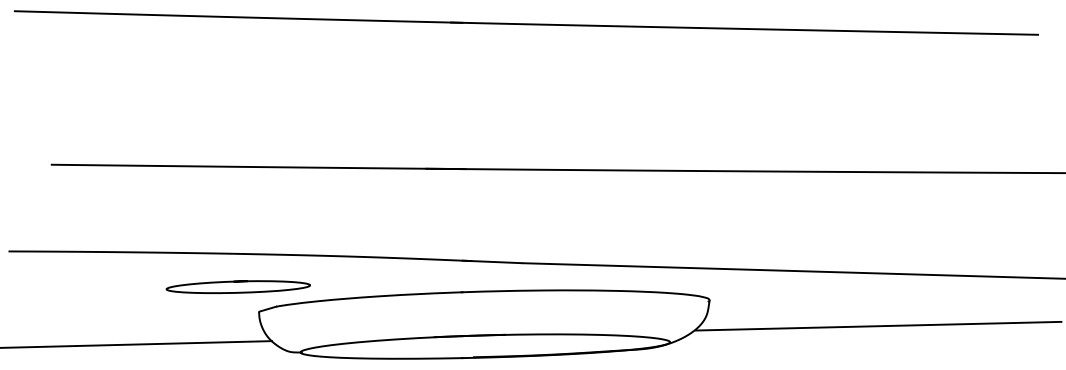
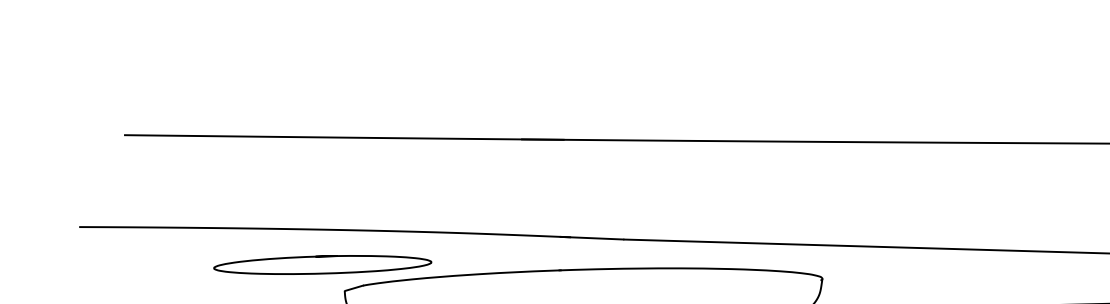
part: (238, 286) -> (322, 264), size x1.43

